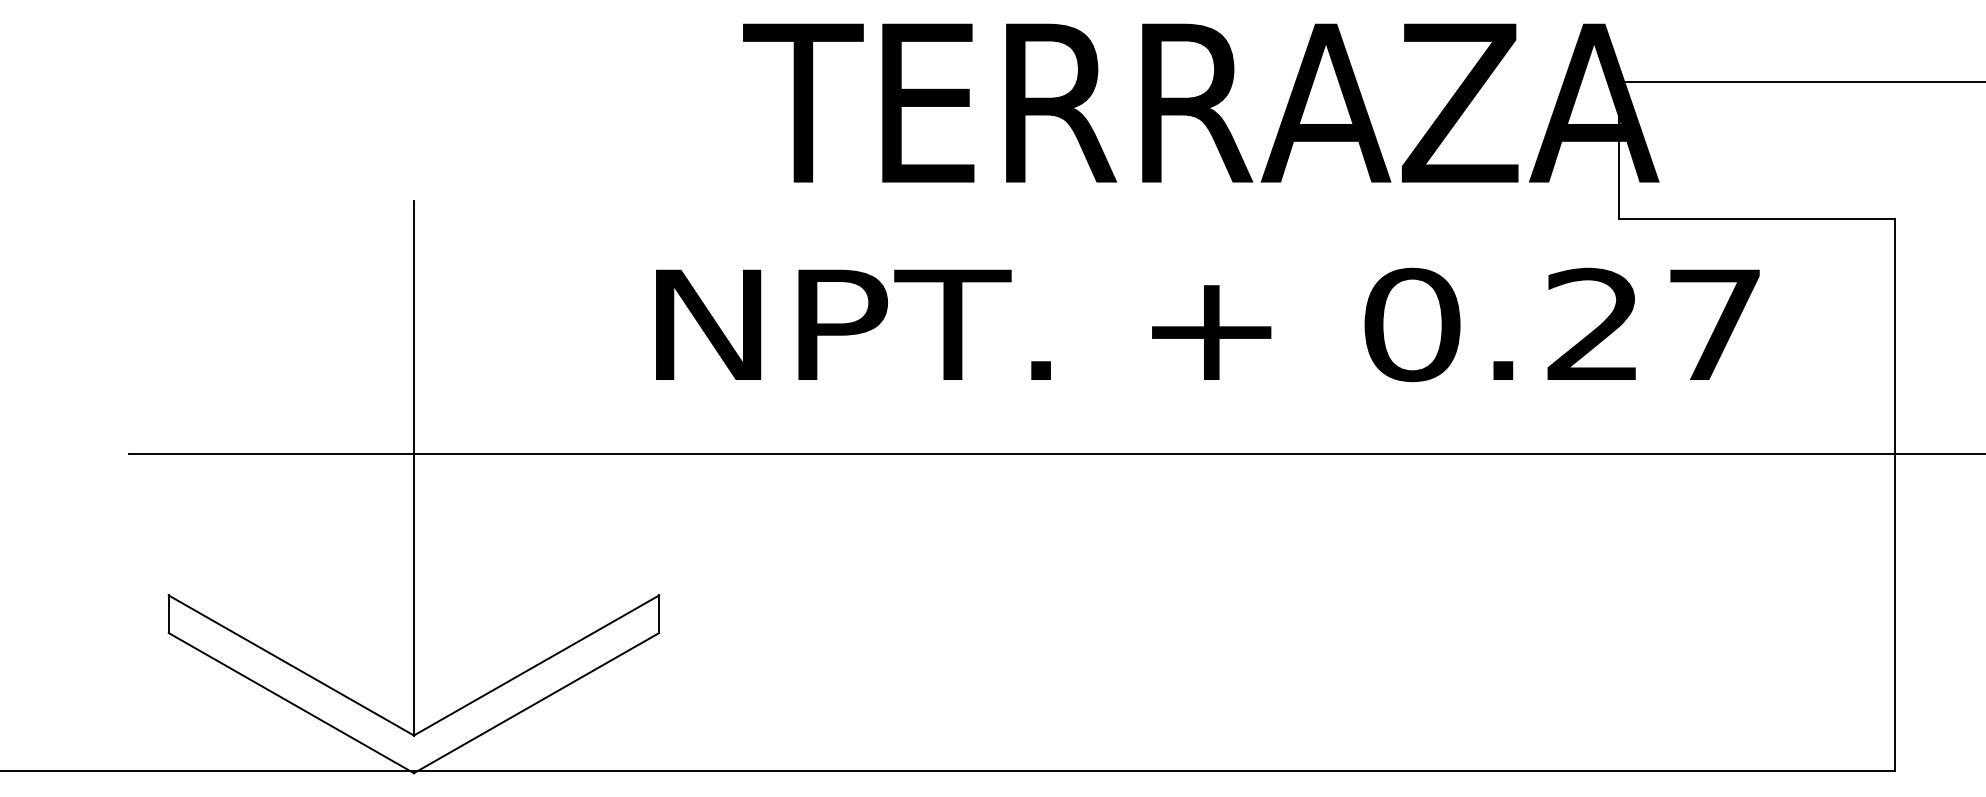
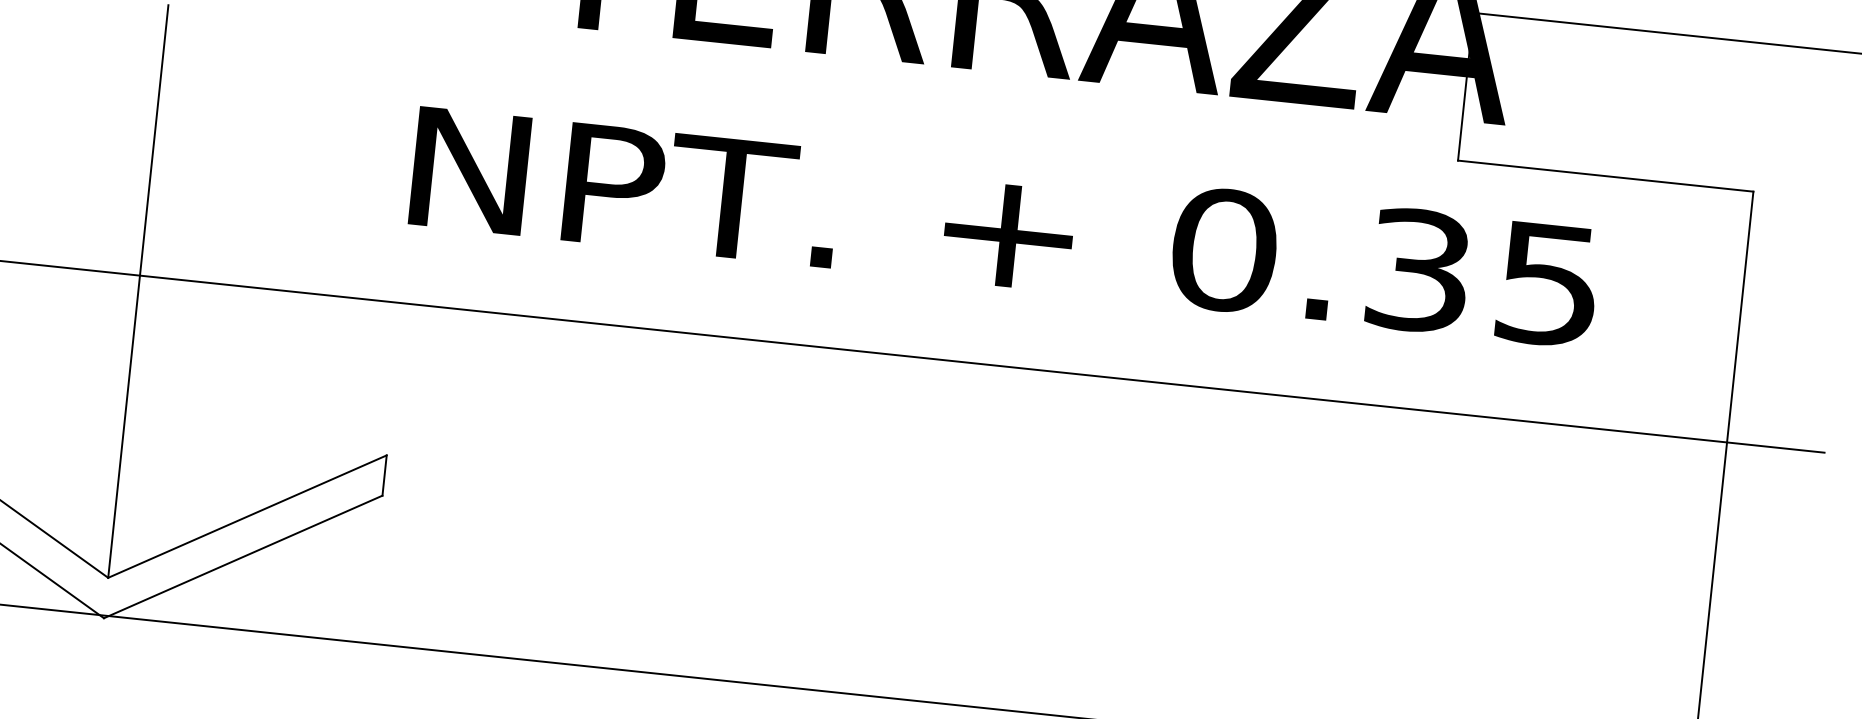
text: (1653, 324) -> (1482, 277), 0.27 -> 0.35

